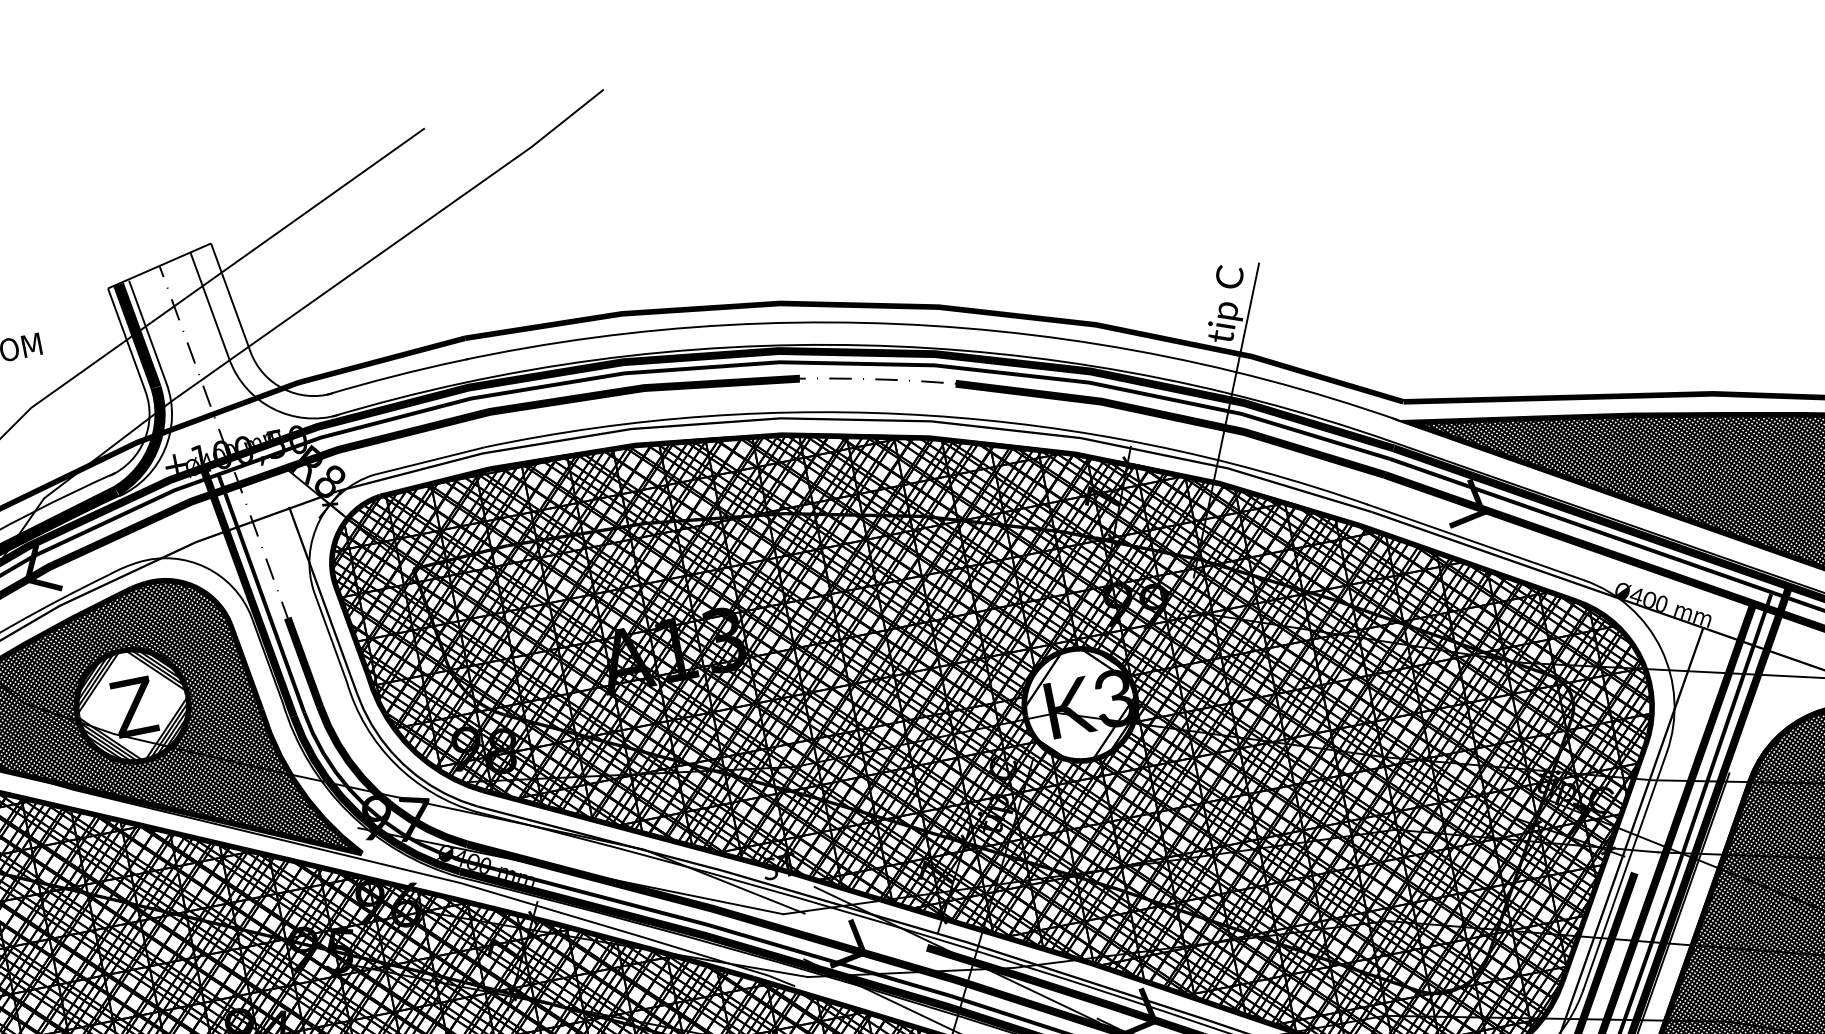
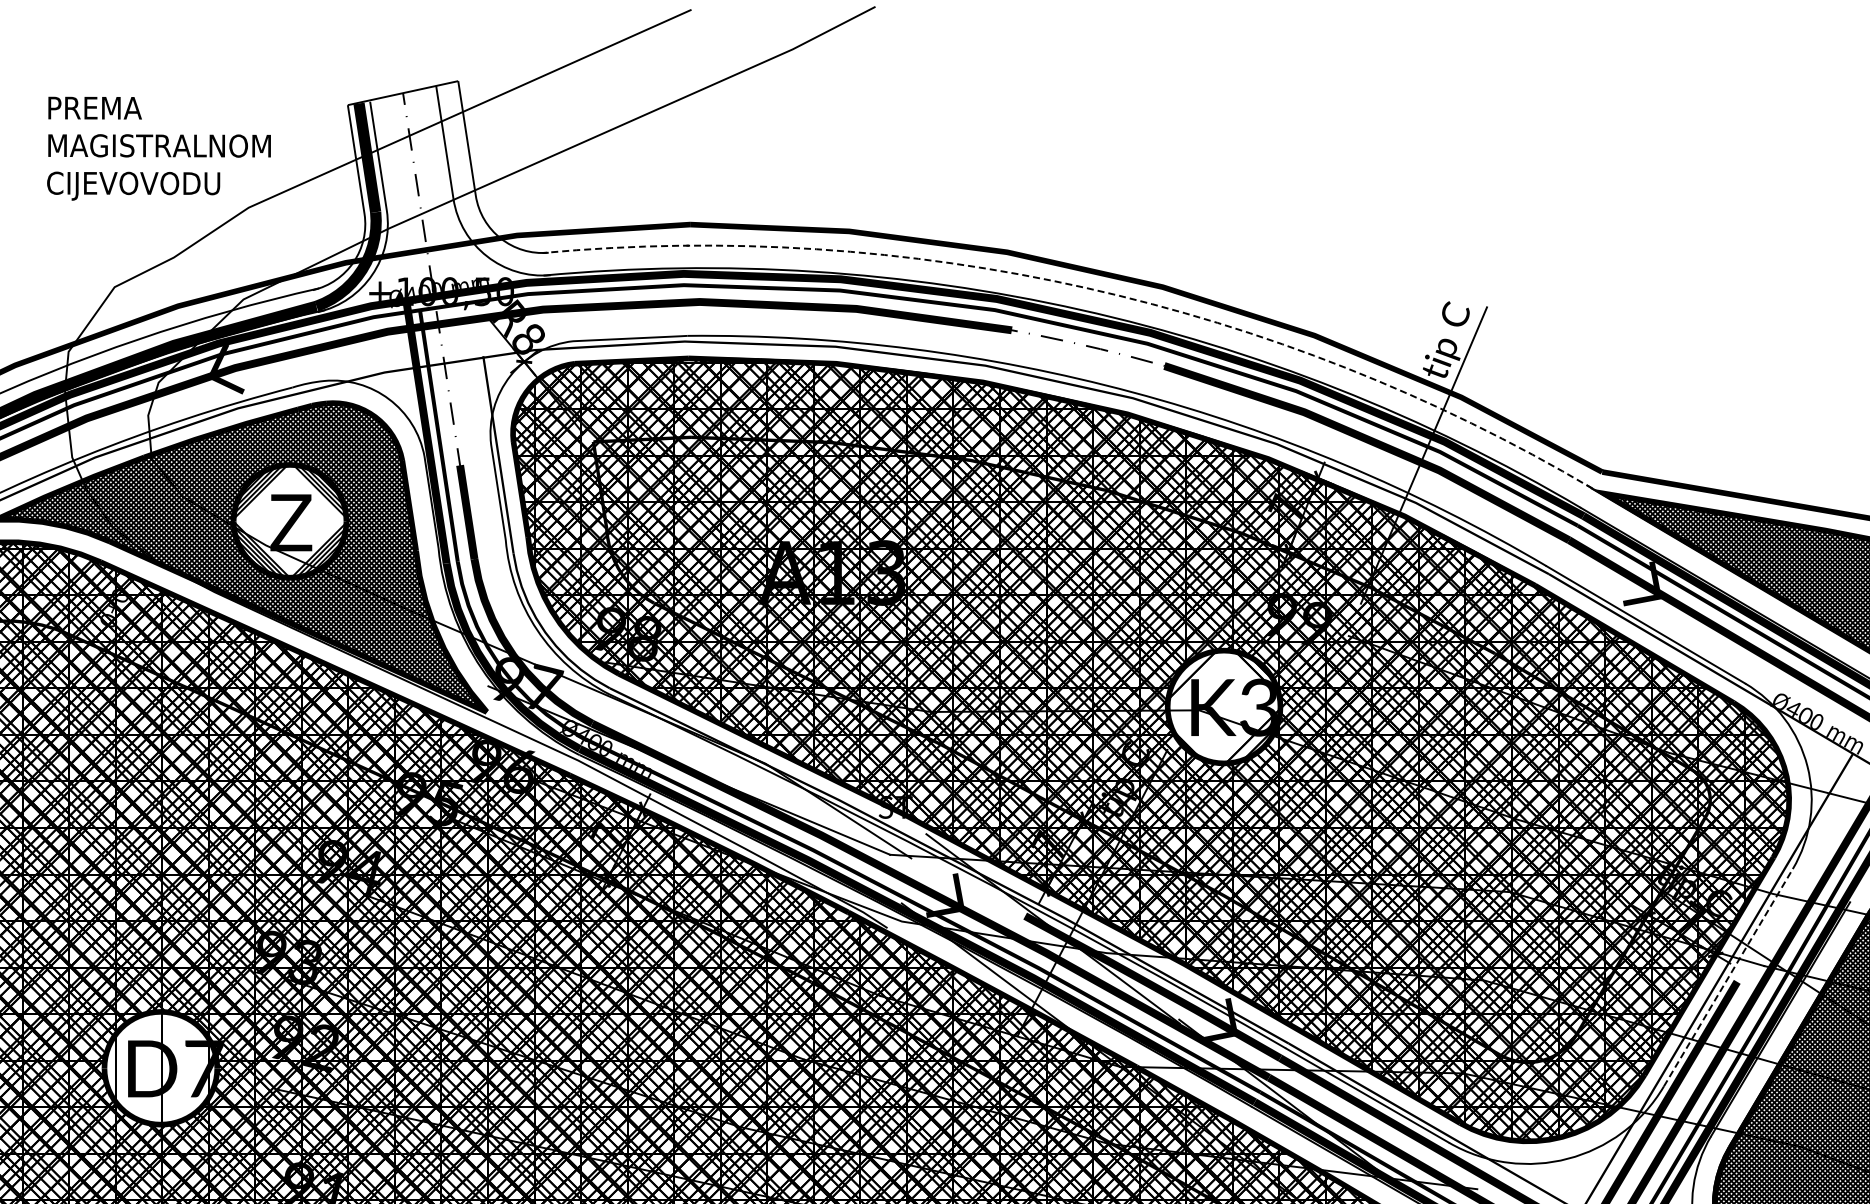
arc: (864, 322) -> (1086, 287), solid -> dashed
line: (1625, 870) -> (1728, 977), solid -> dashed

